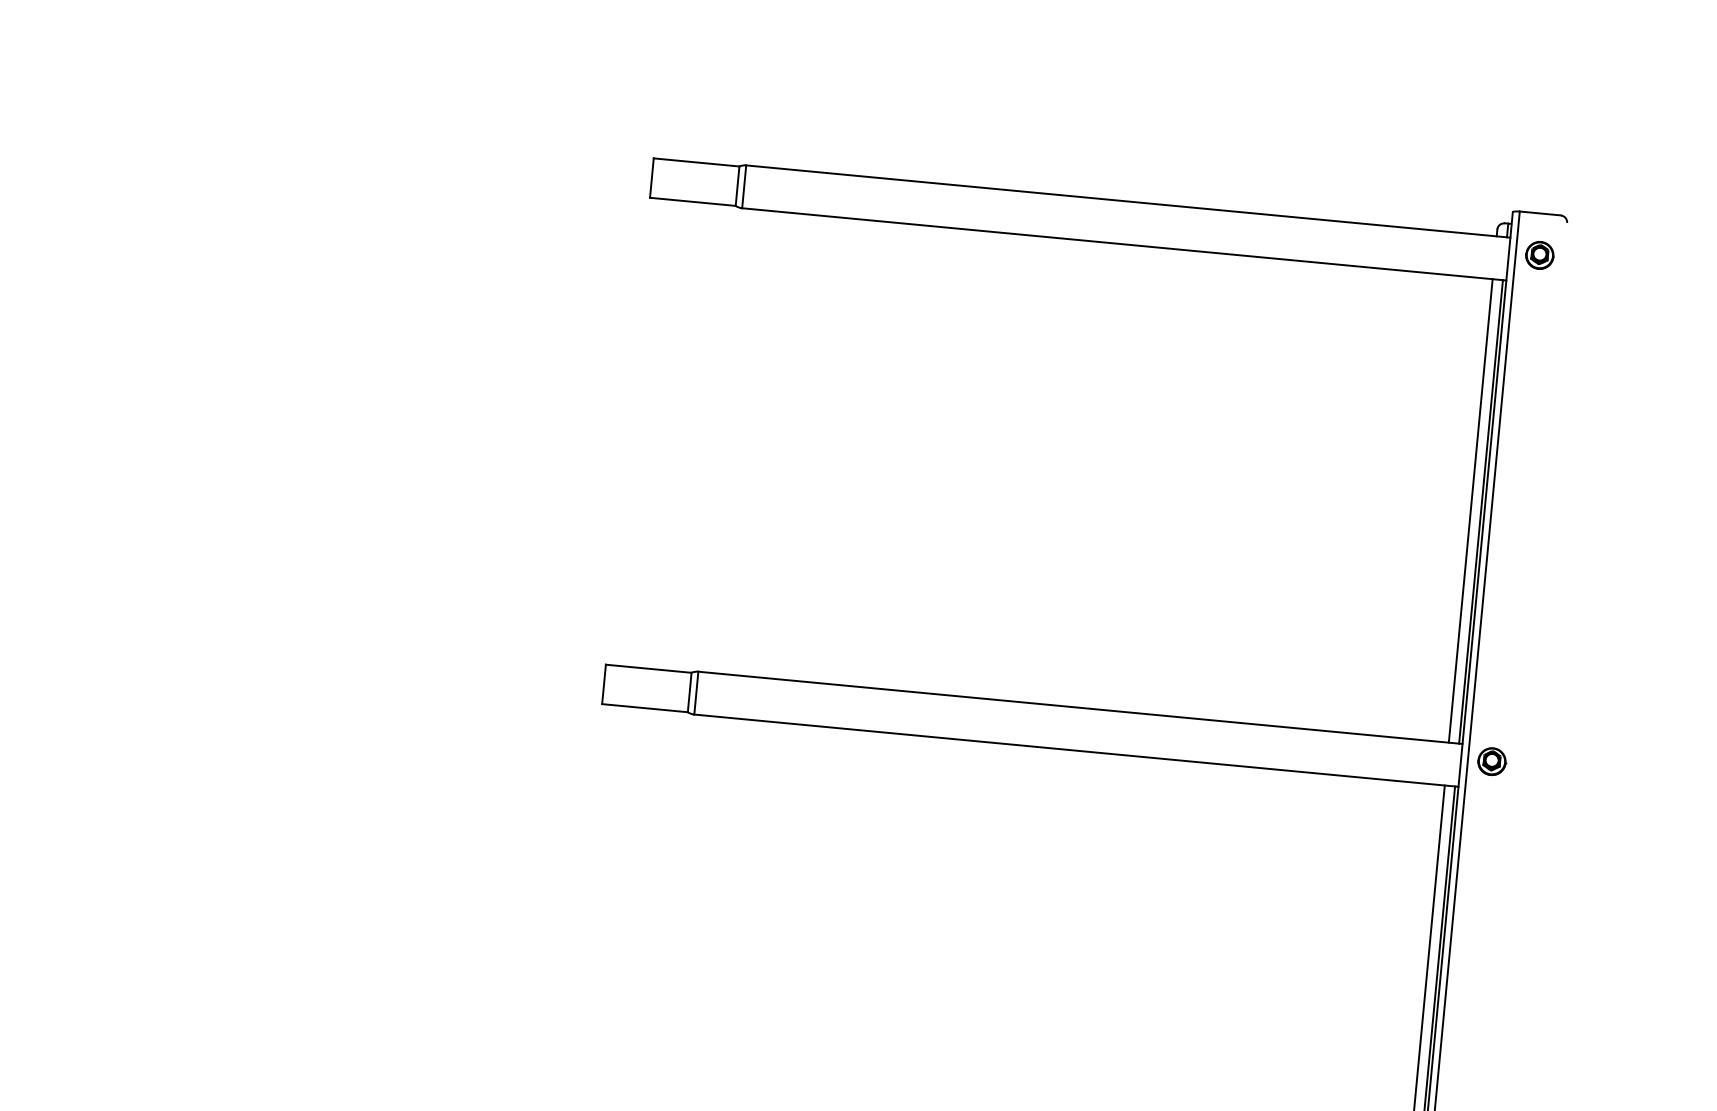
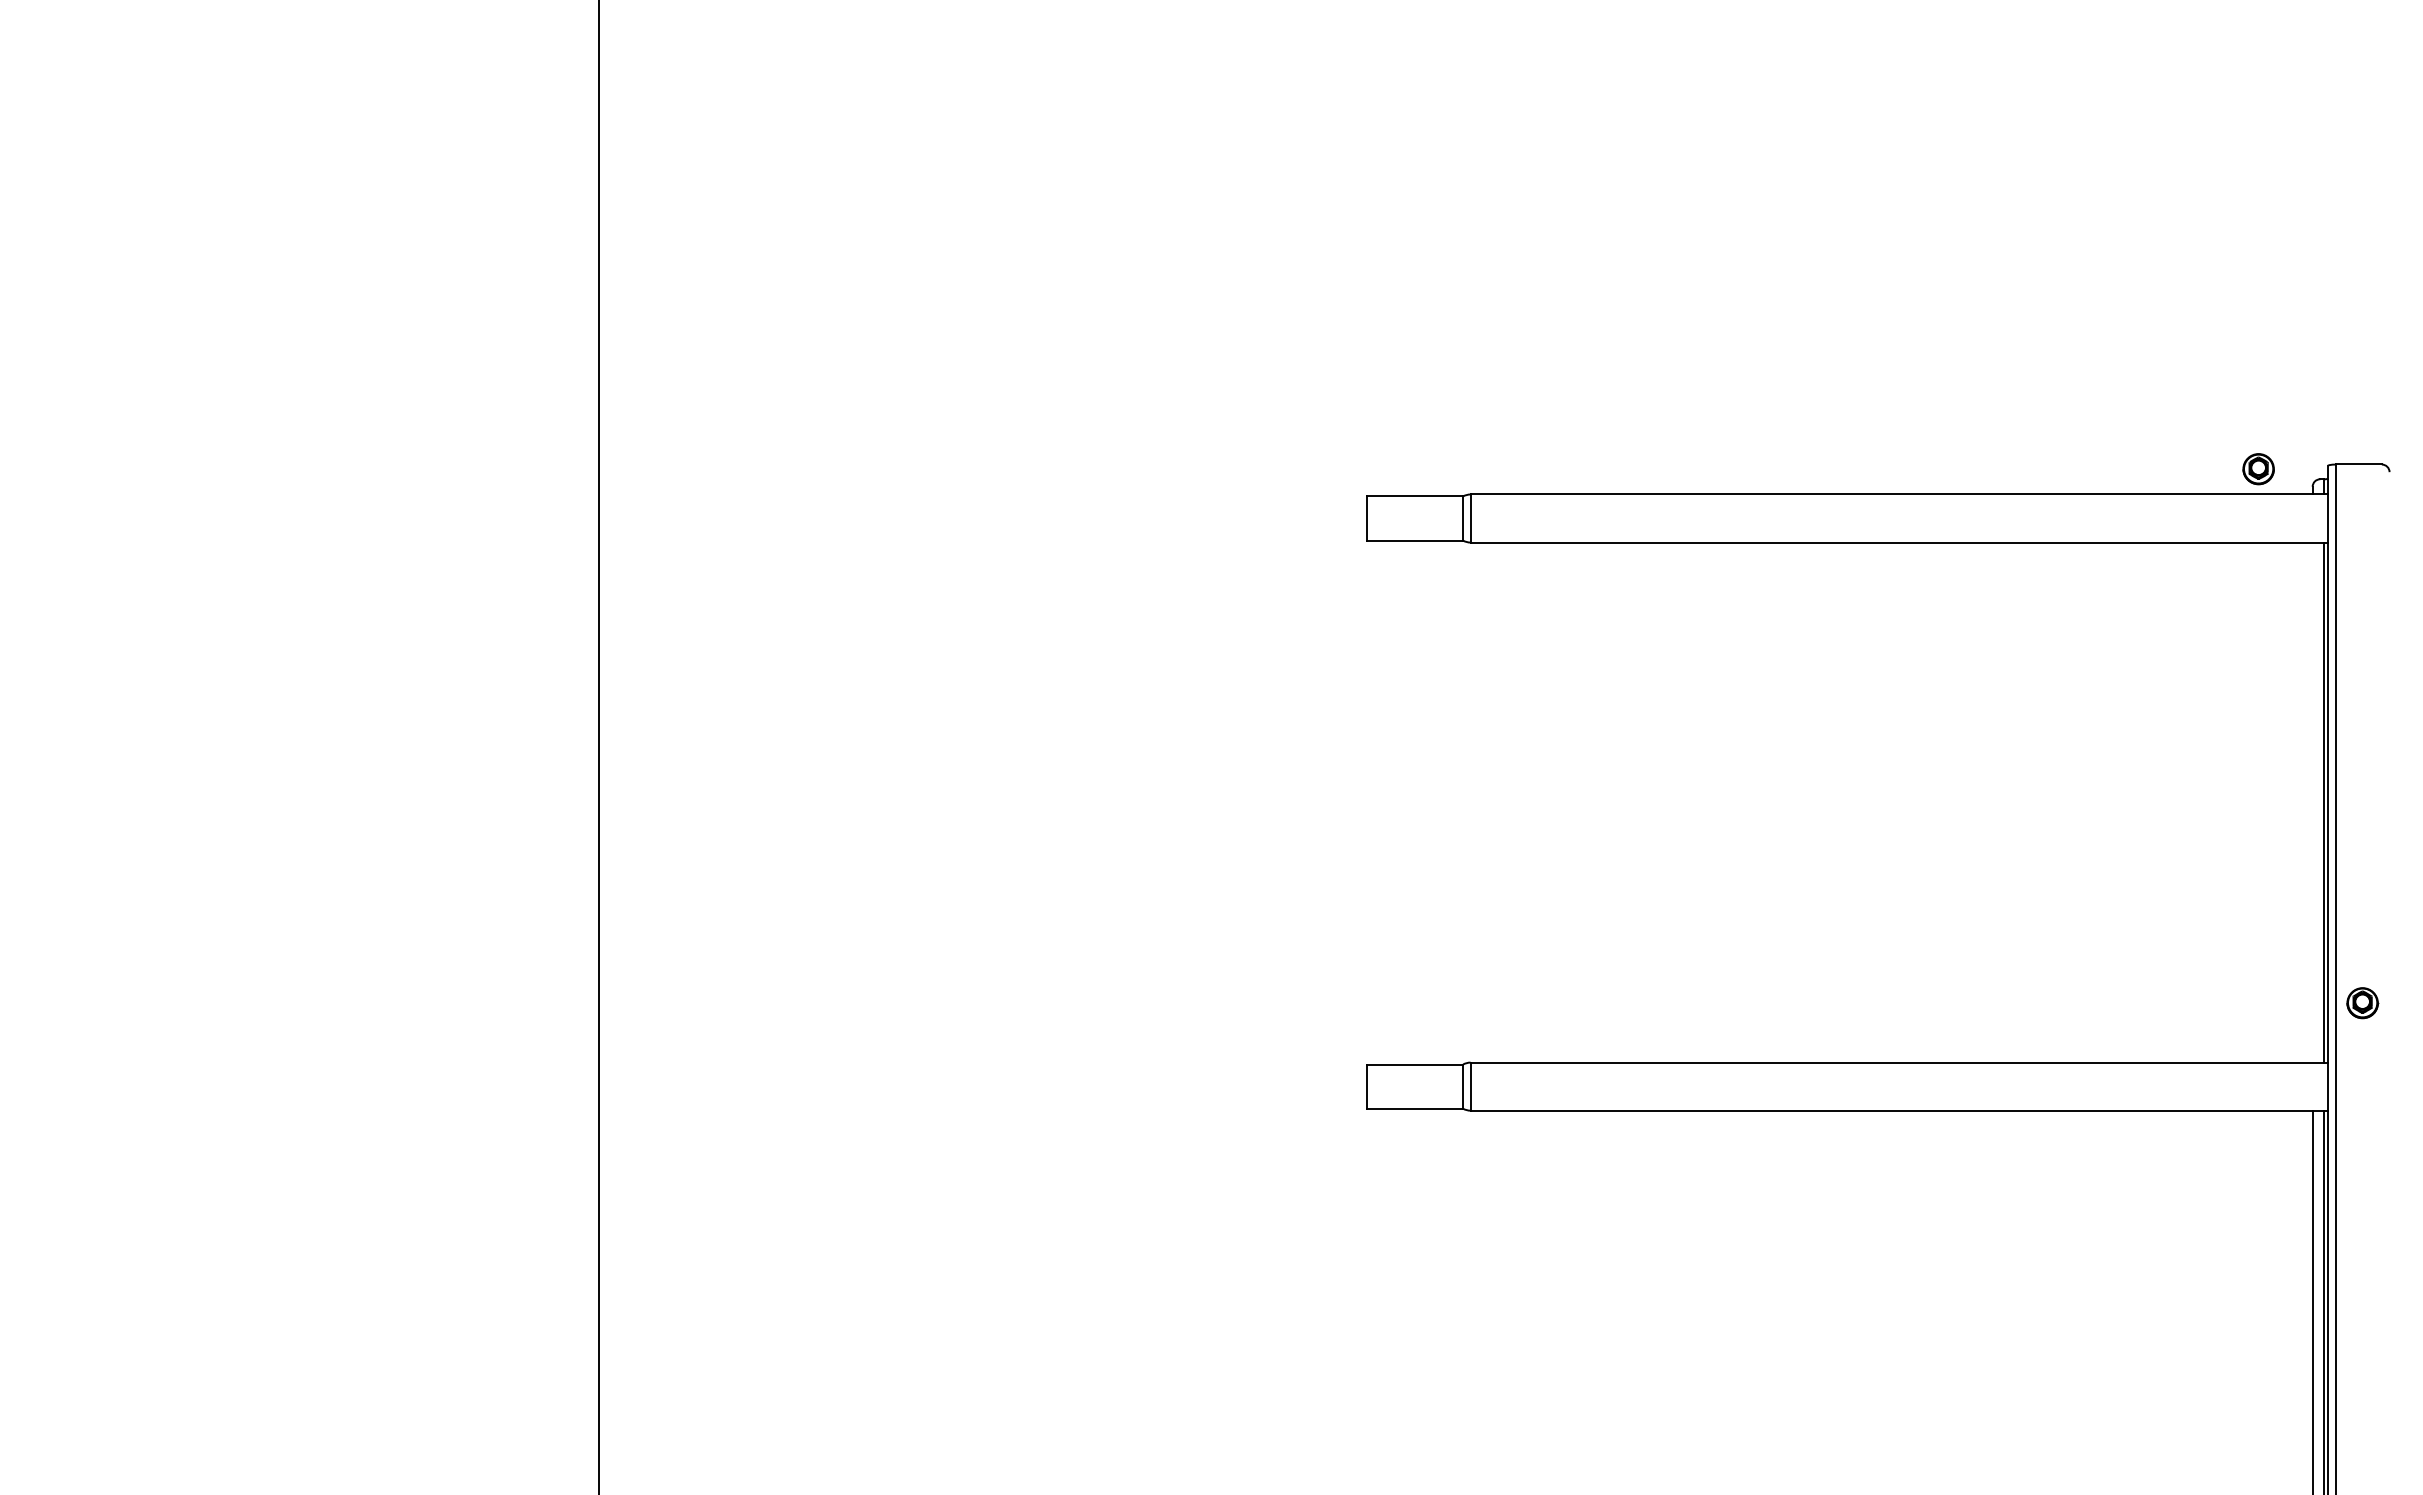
part: (1539, 255) -> (2258, 469), moved
line: (1470, 510) -> (2312, 802), removed
part: (1491, 761) -> (2362, 1003), moved

